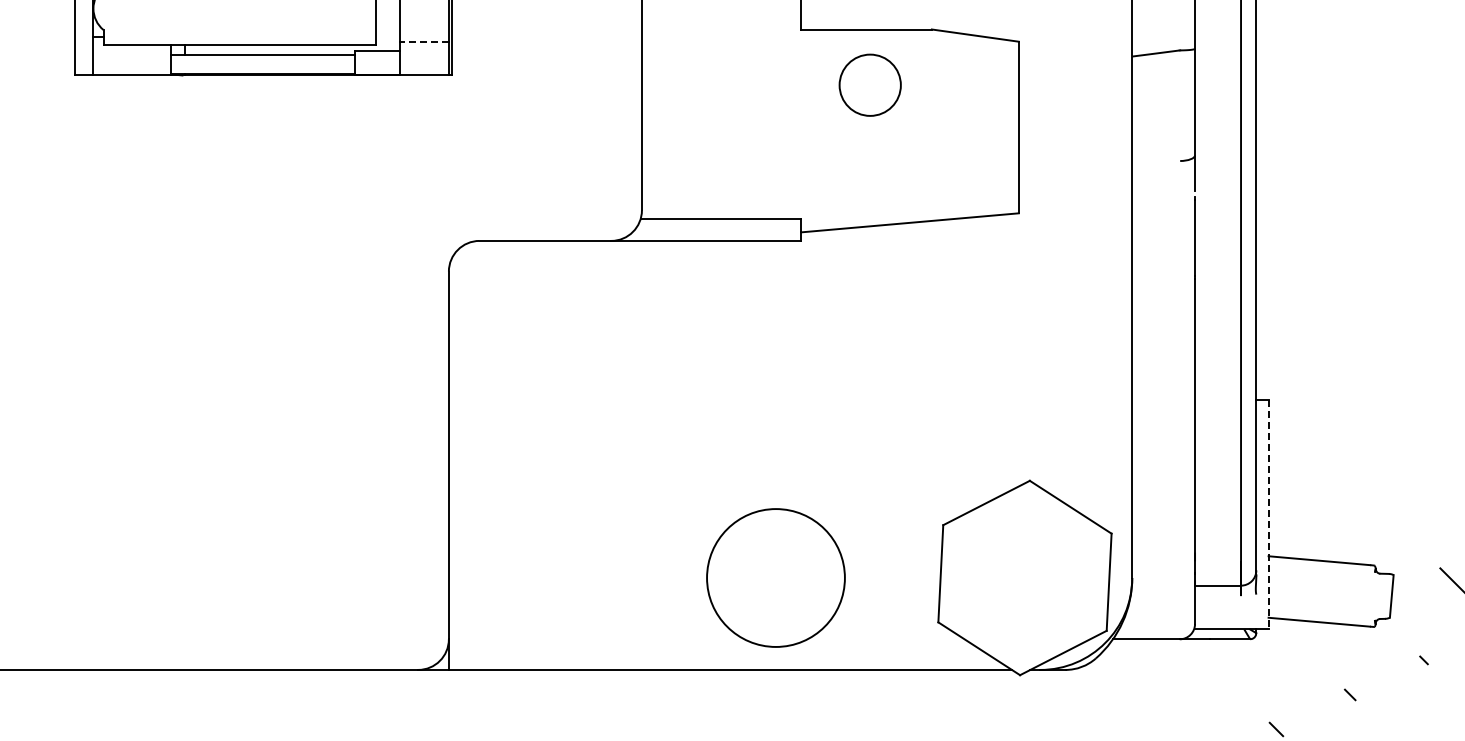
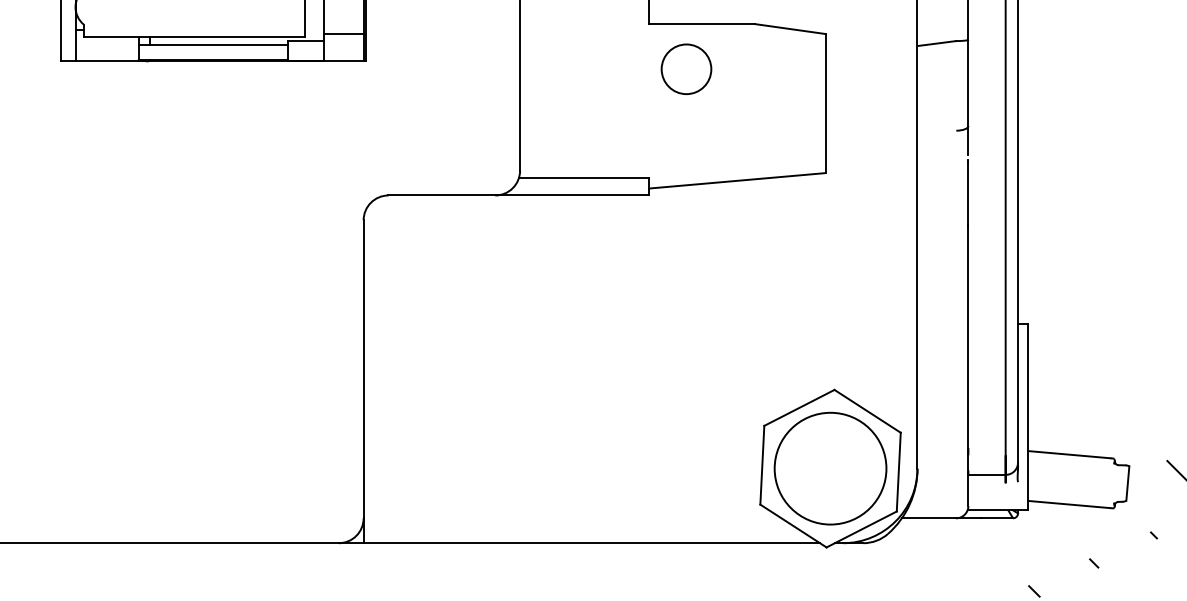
line: (424, 41) -> (343, 33), dashed -> solid
circle: (869, 84) -> (685, 68), moved
line: (1268, 514) -> (1027, 417), dashed -> solid
circle: (775, 577) -> (830, 468), moved

